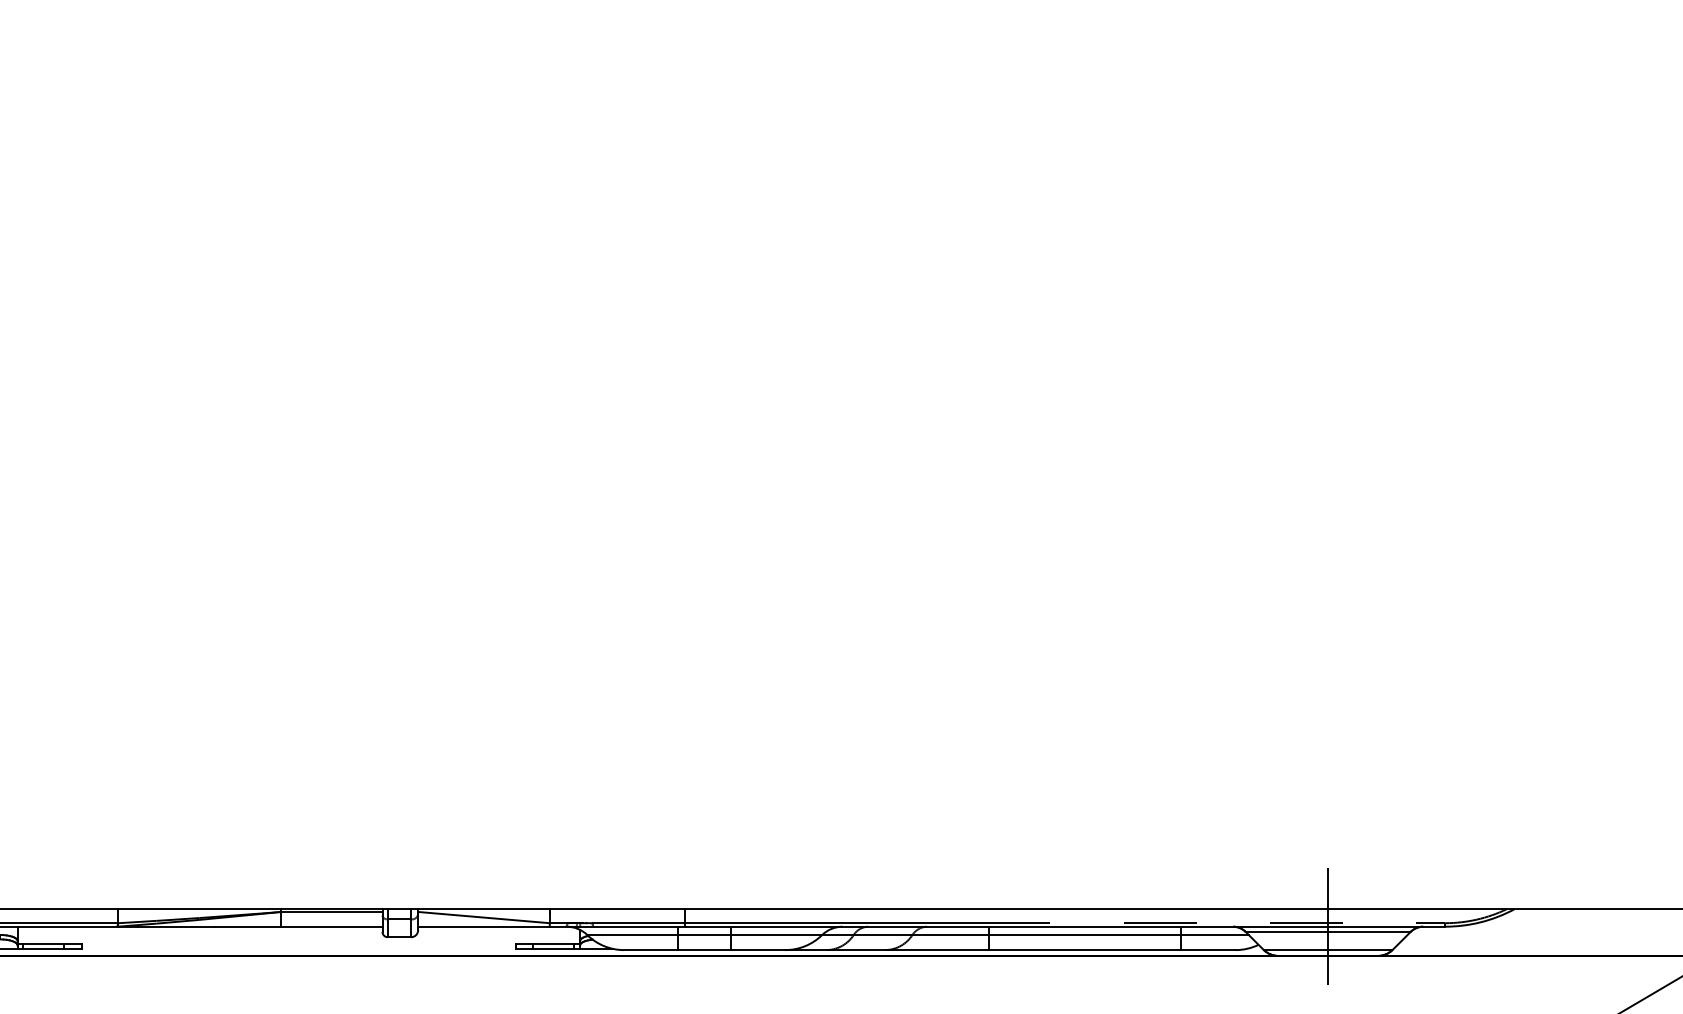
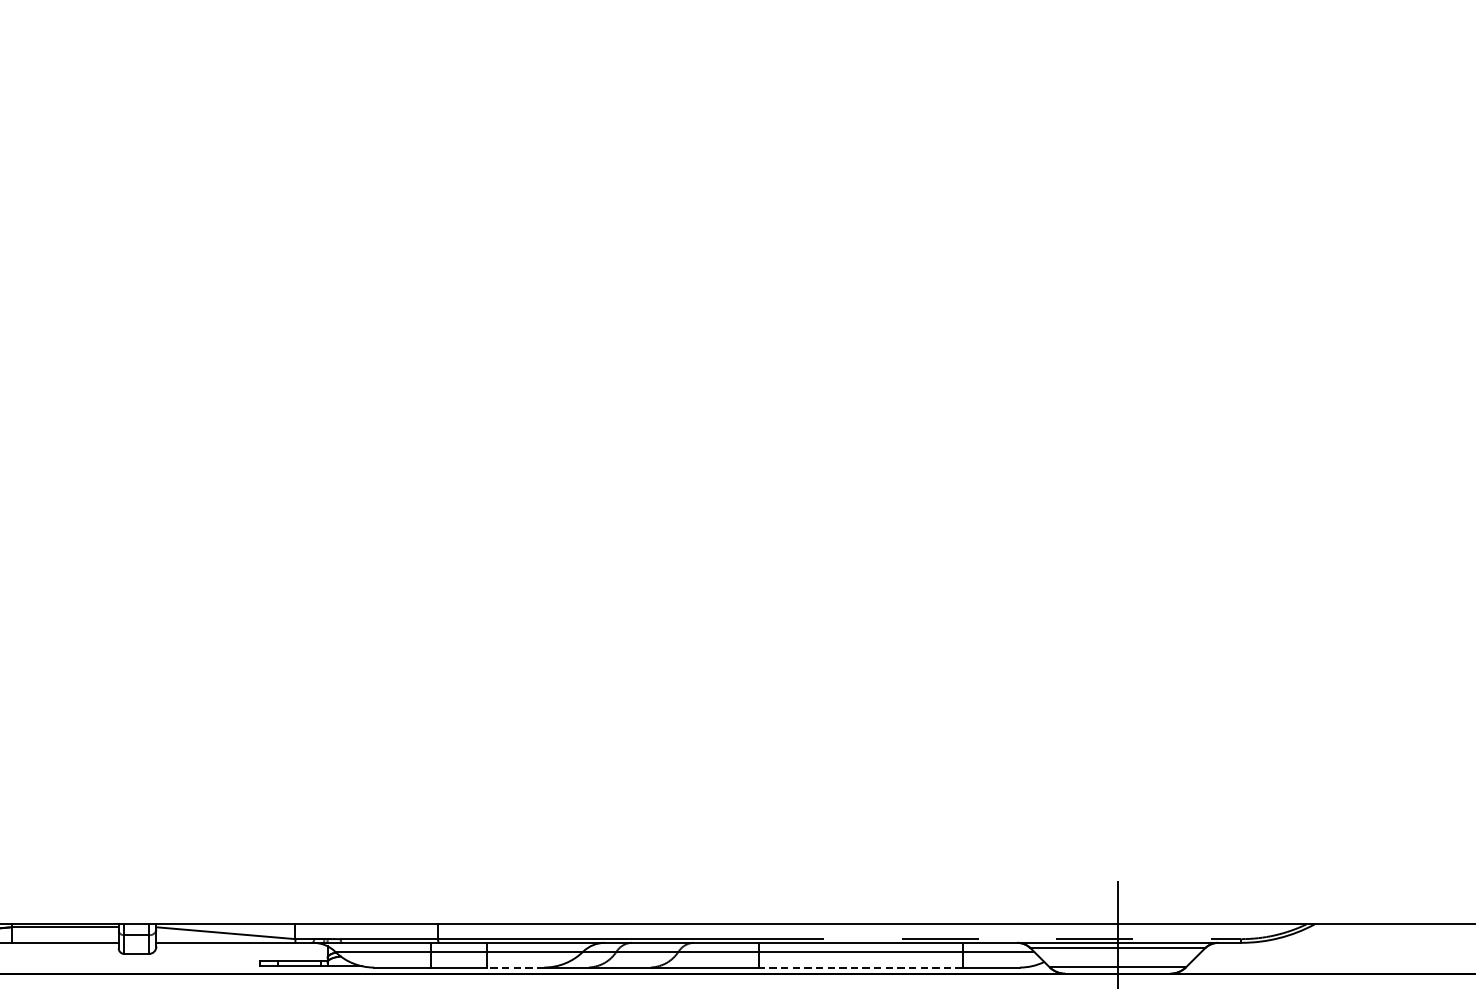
line: (757, 950) -> (514, 967), solid -> dashed
line: (1084, 950) -> (860, 967), solid -> dashed

